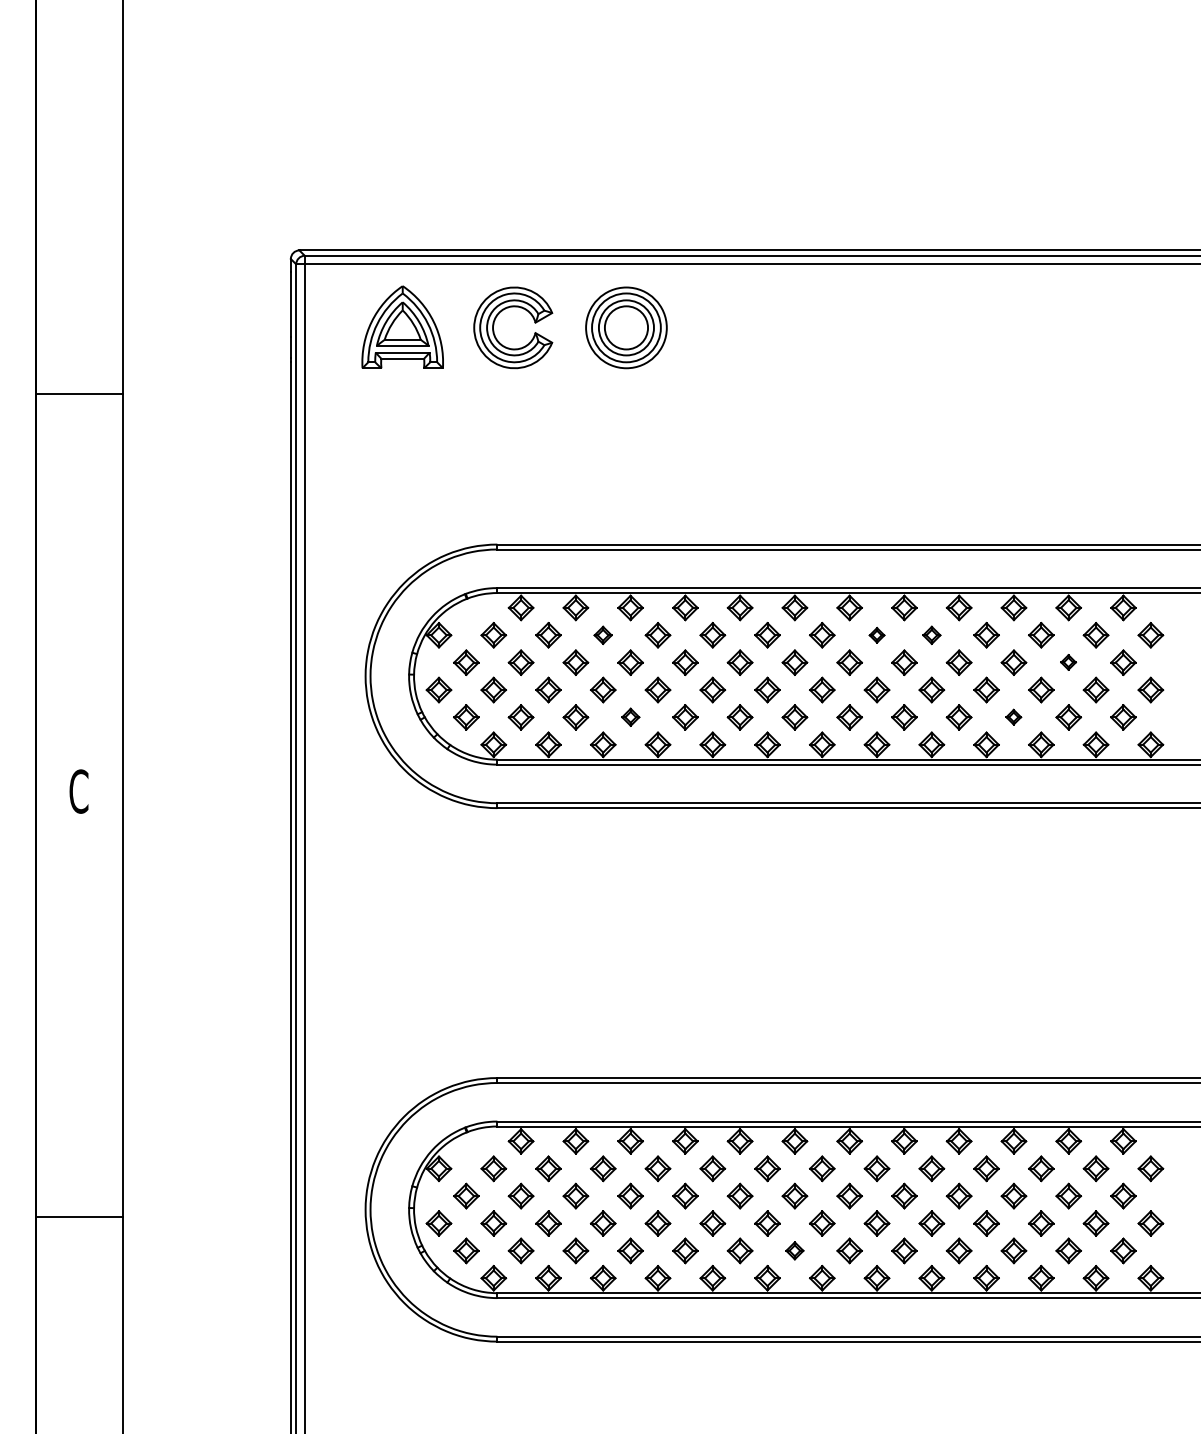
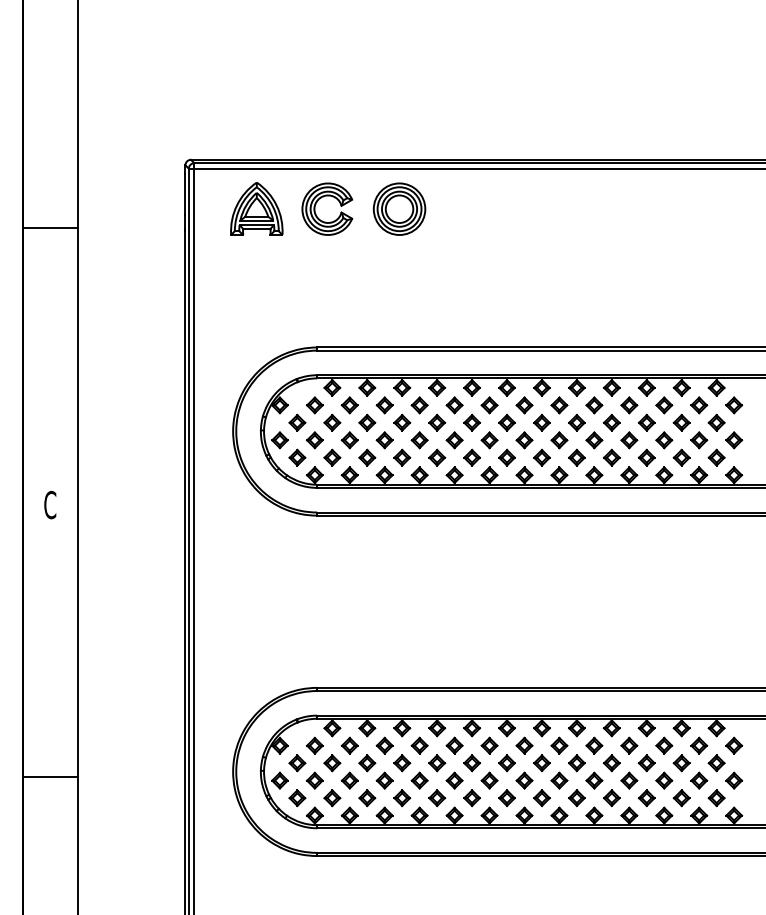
line: (79, 394) -> (50, 227), moved
part: (602, 635) -> (384, 405), size x1.43
part: (877, 635) -> (559, 405), size x1.67
part: (931, 635) -> (594, 405), size x1.43
part: (1068, 662) -> (681, 422), size x1.67
part: (631, 717) -> (402, 457), size x1.43
part: (1013, 717) -> (646, 457), size x1.67
part: (794, 1249) -> (506, 797), size x1.43

